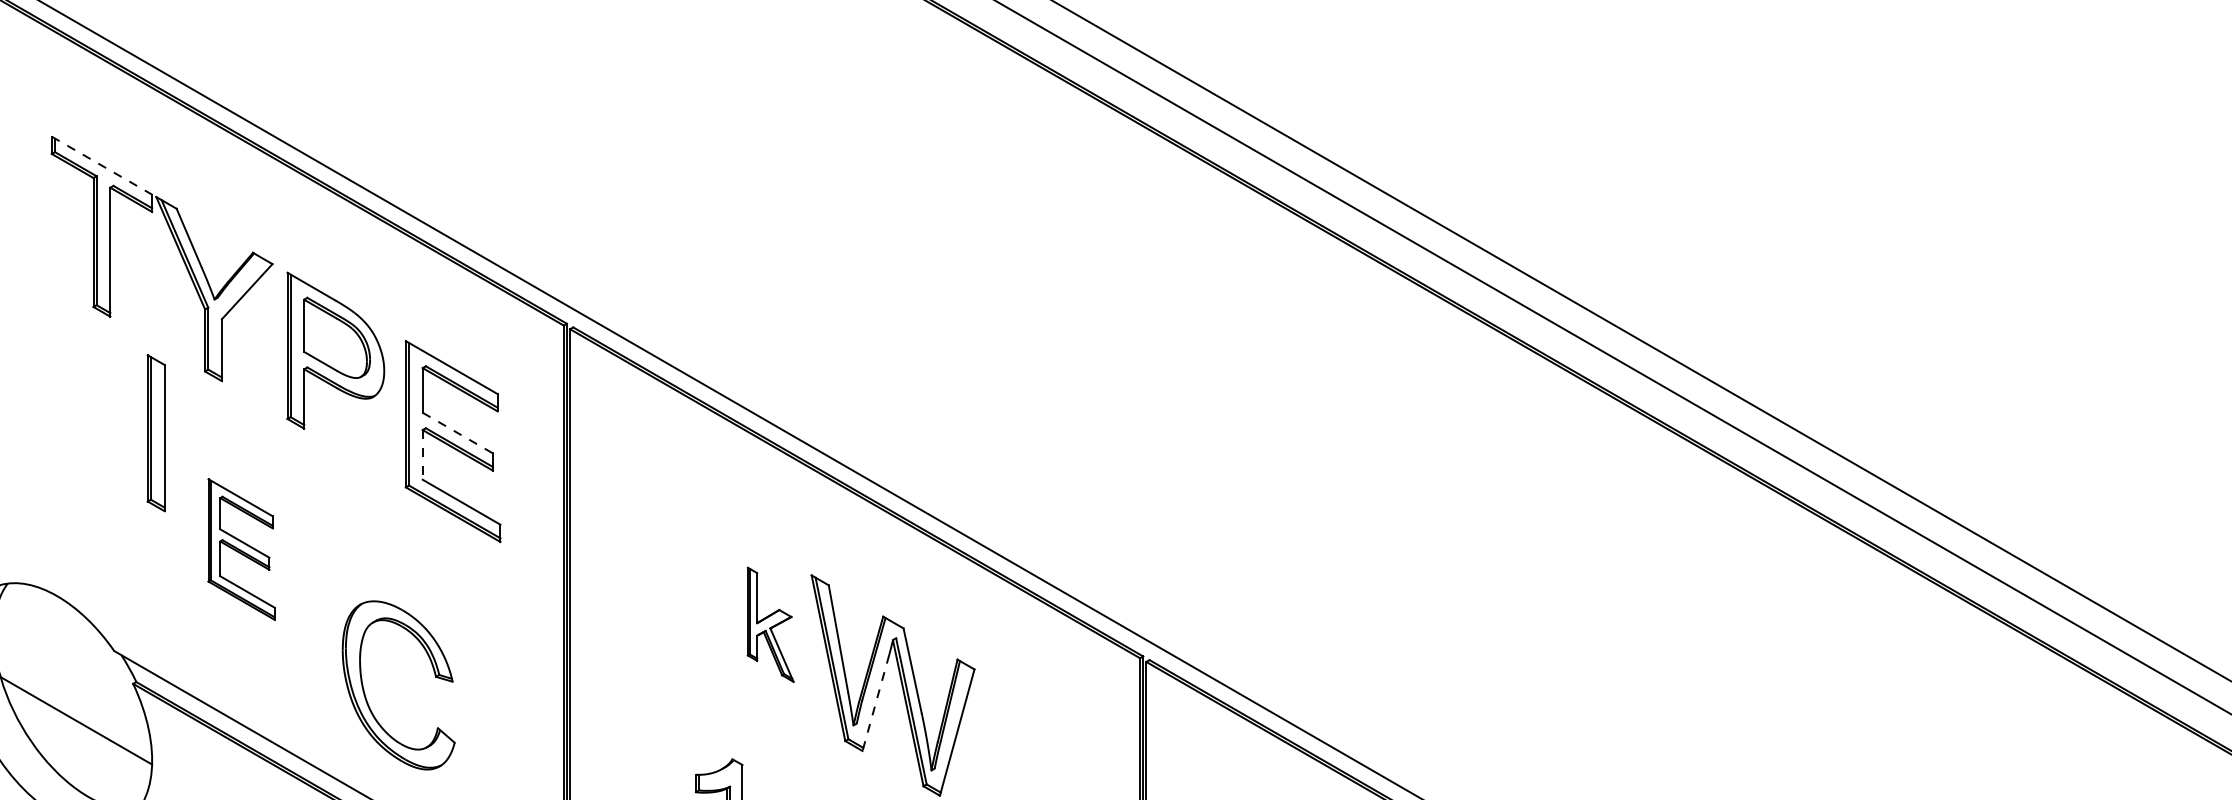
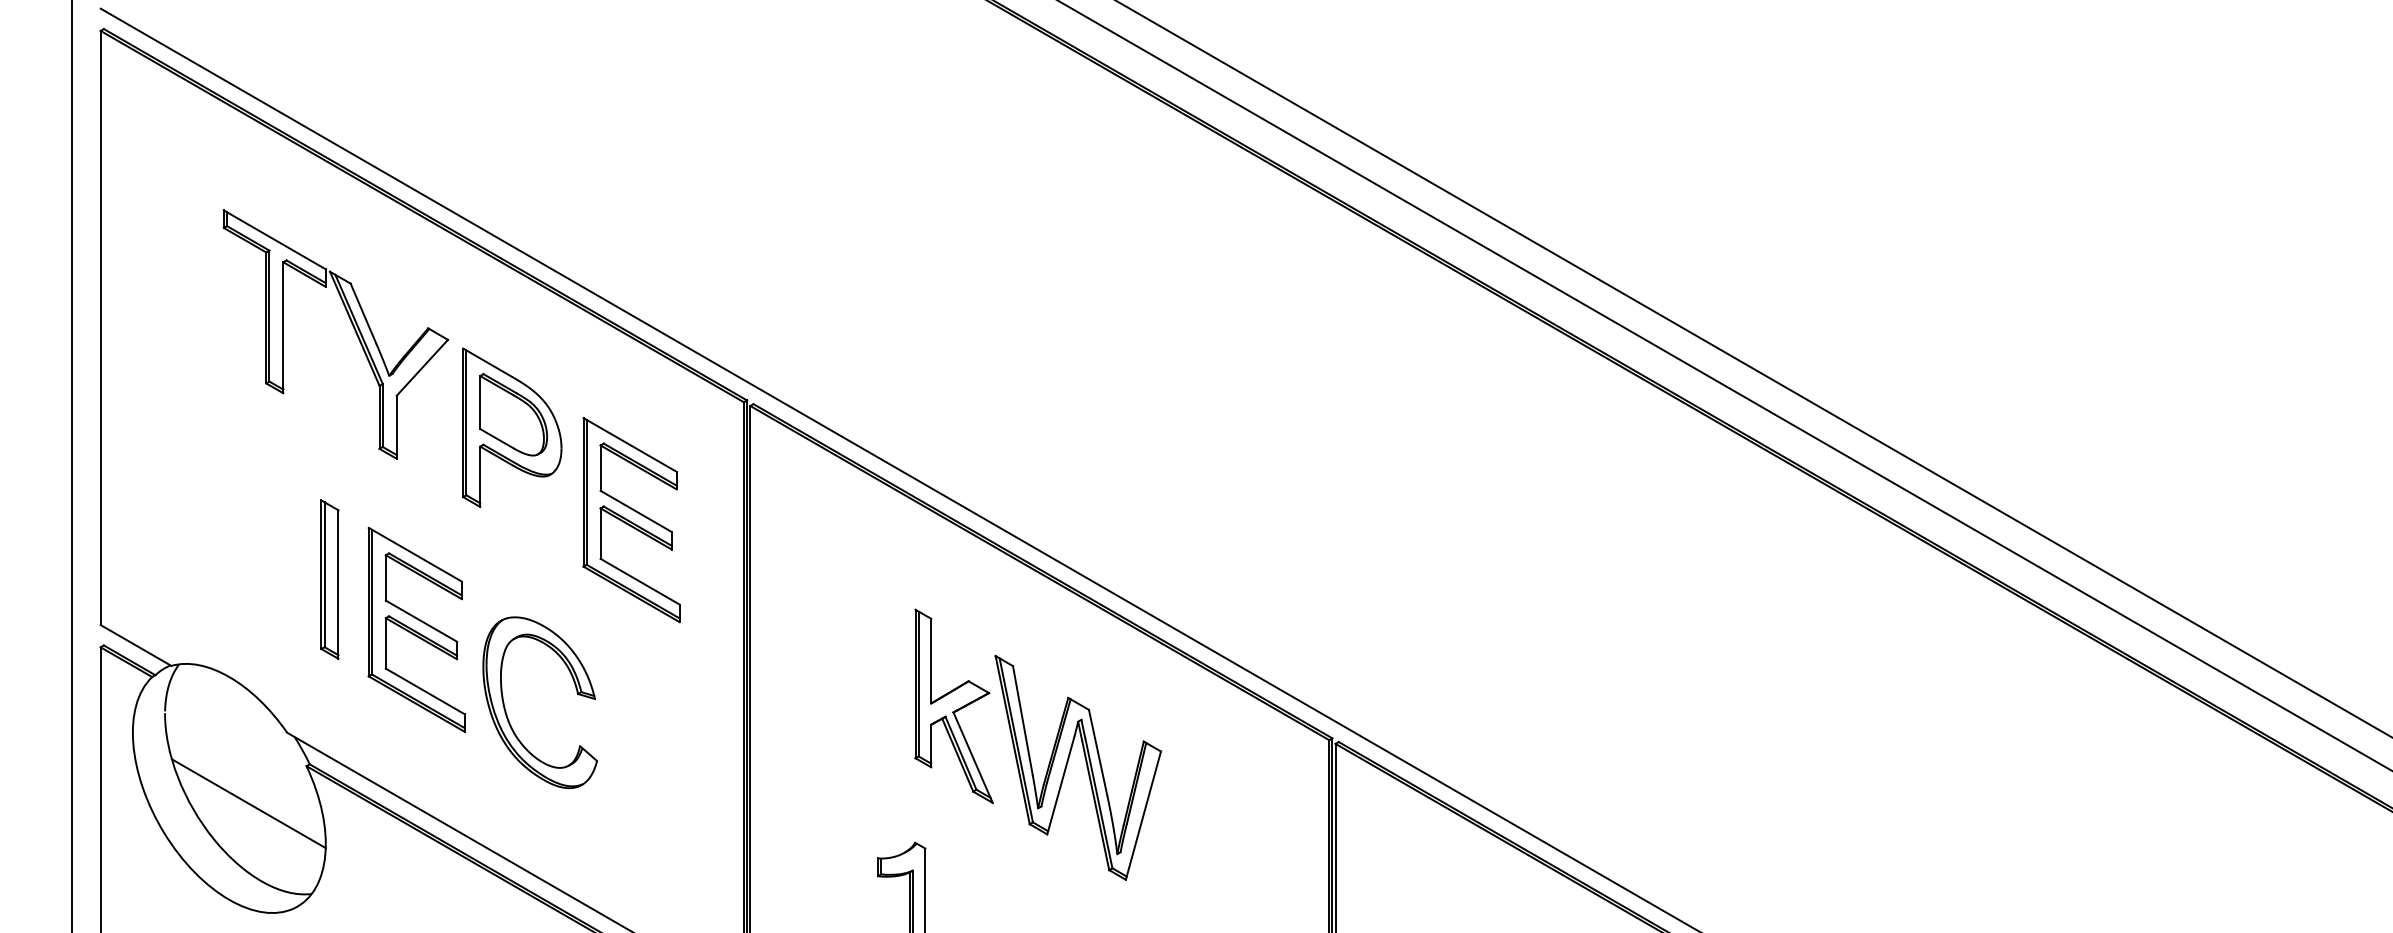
line: (101, 165) -> (274, 239), dashed -> solid
part: (155, 433) -> (329, 579), moved
line: (458, 433) -> (636, 511), dashed -> solid
line: (422, 455) -> (600, 534), dashed -> solid
part: (241, 549) -> (416, 629), size x1.43
part: (770, 624) -> (953, 705), size x1.67
part: (366, 696) -> (507, 714), moved
line: (875, 702) -> (1060, 785), dashed -> solid

